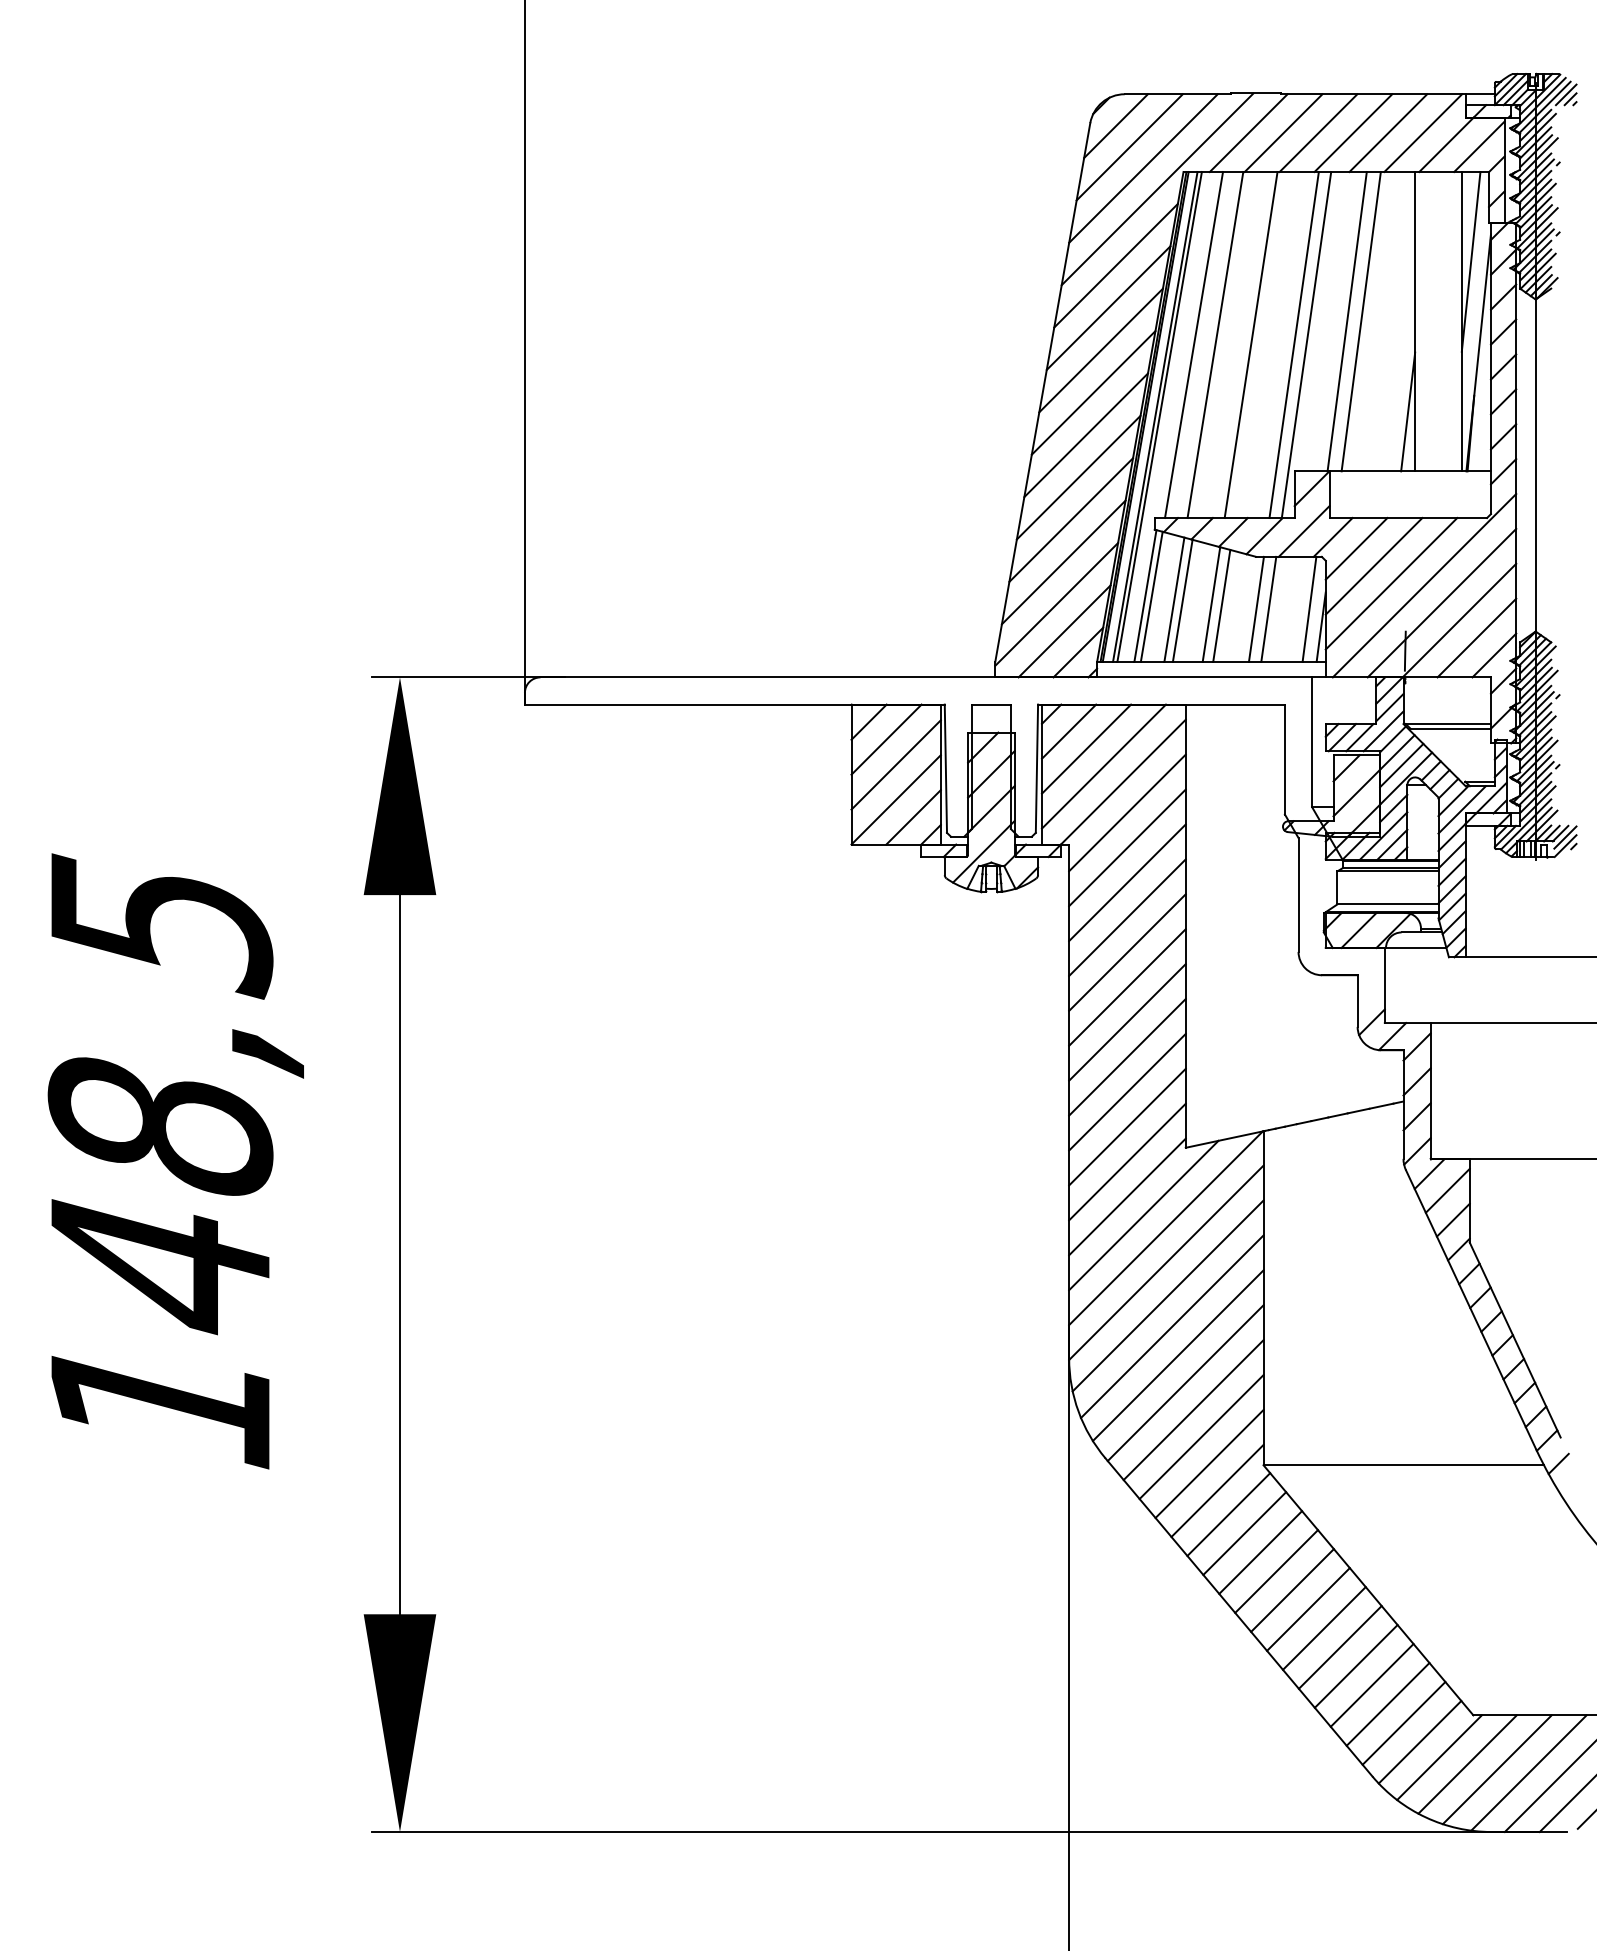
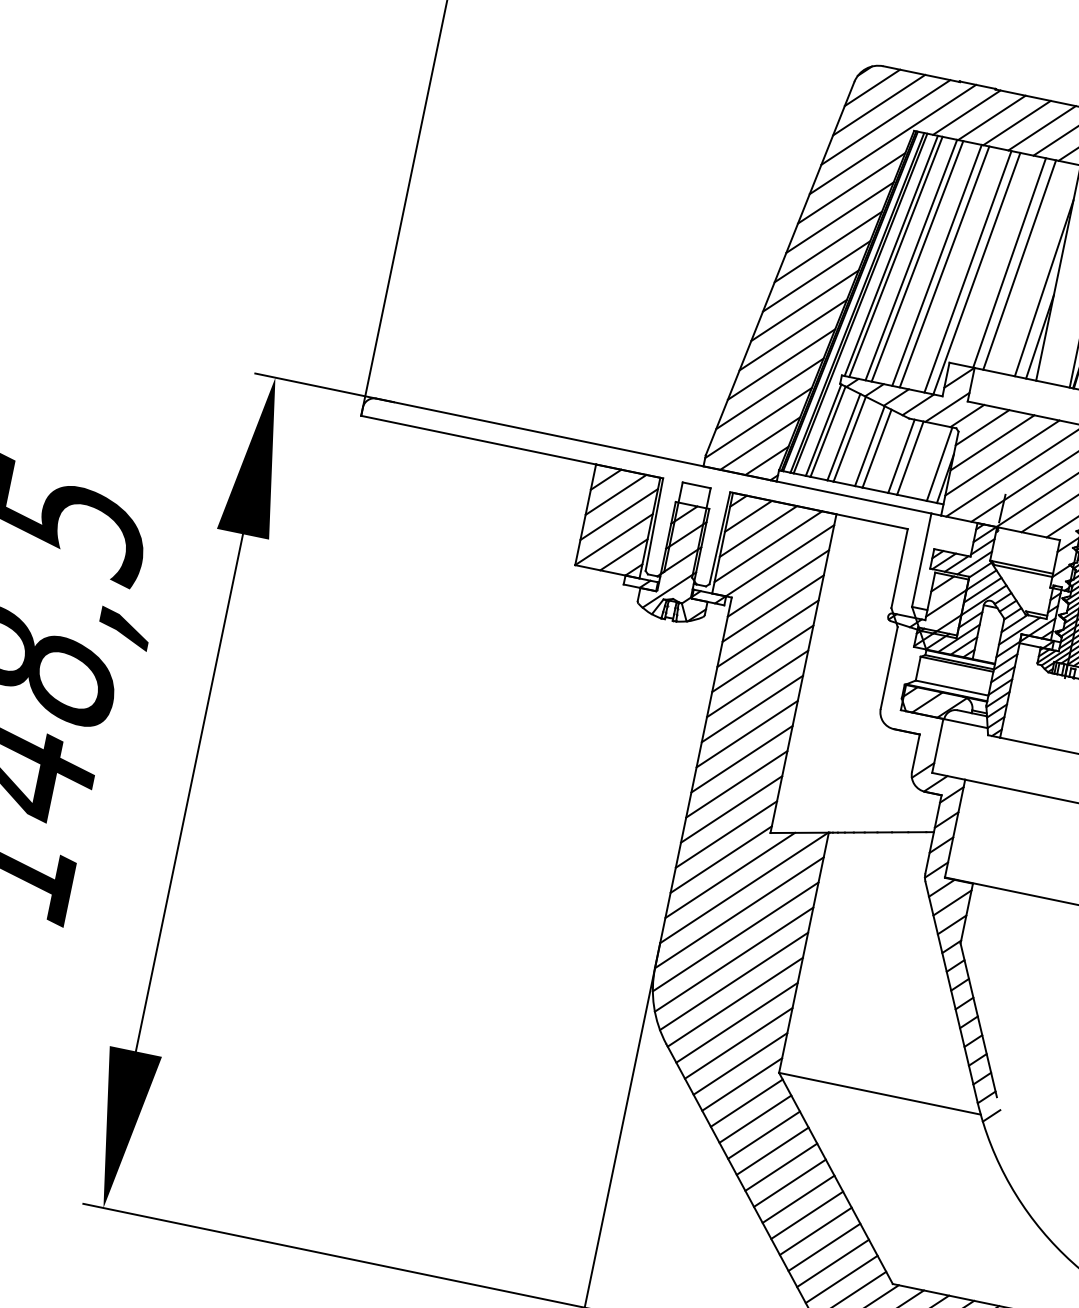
line: (1187, 345) -> (891, 256), added
line: (1223, 345) -> (917, 261), added
line: (1261, 345) -> (944, 267), added
line: (1400, 345) -> (1044, 288), added

